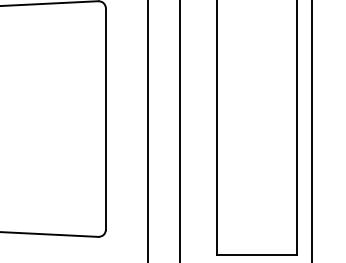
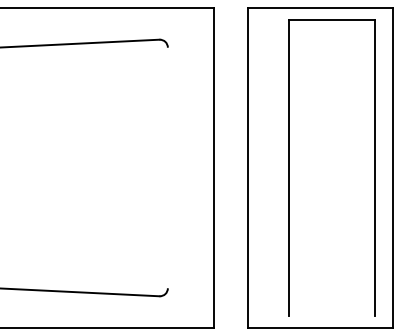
line: (105, 118) -> (167, 167), removed
line: (256, 254) -> (331, 315), removed

